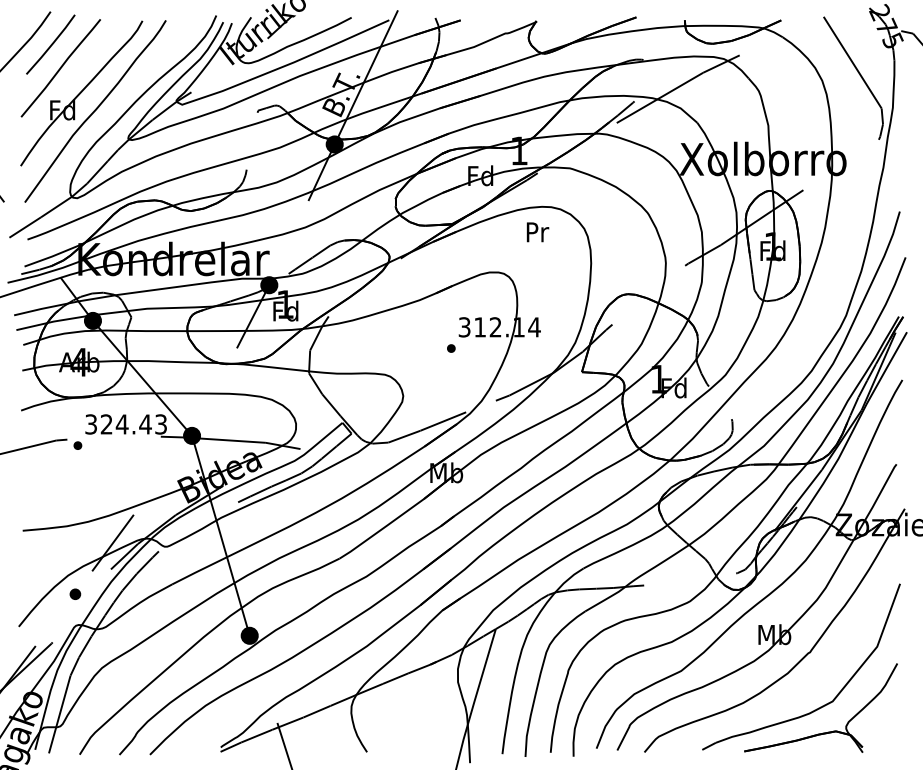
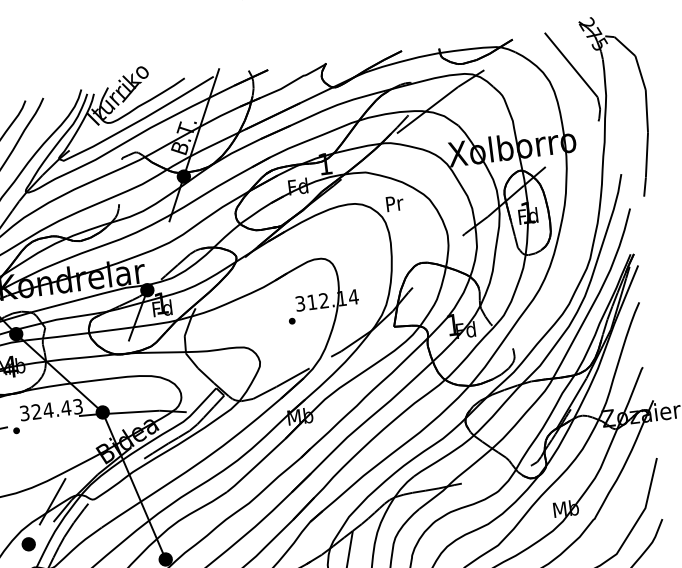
text: (537, 232) -> (394, 203), moved
part: (75, 594) -> (28, 544), size x1.67

